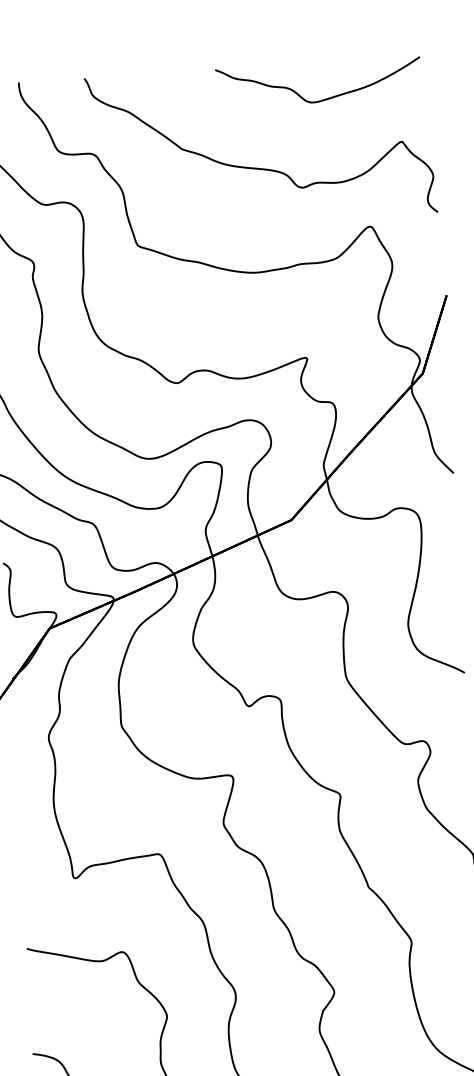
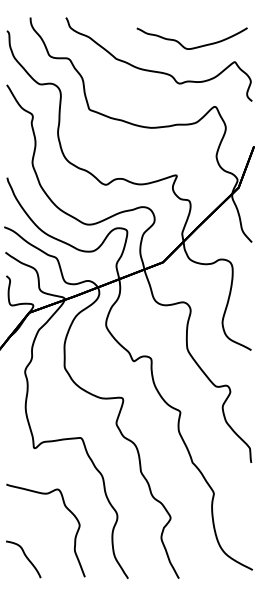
curve: (318, 99) -> (191, 47), moved

